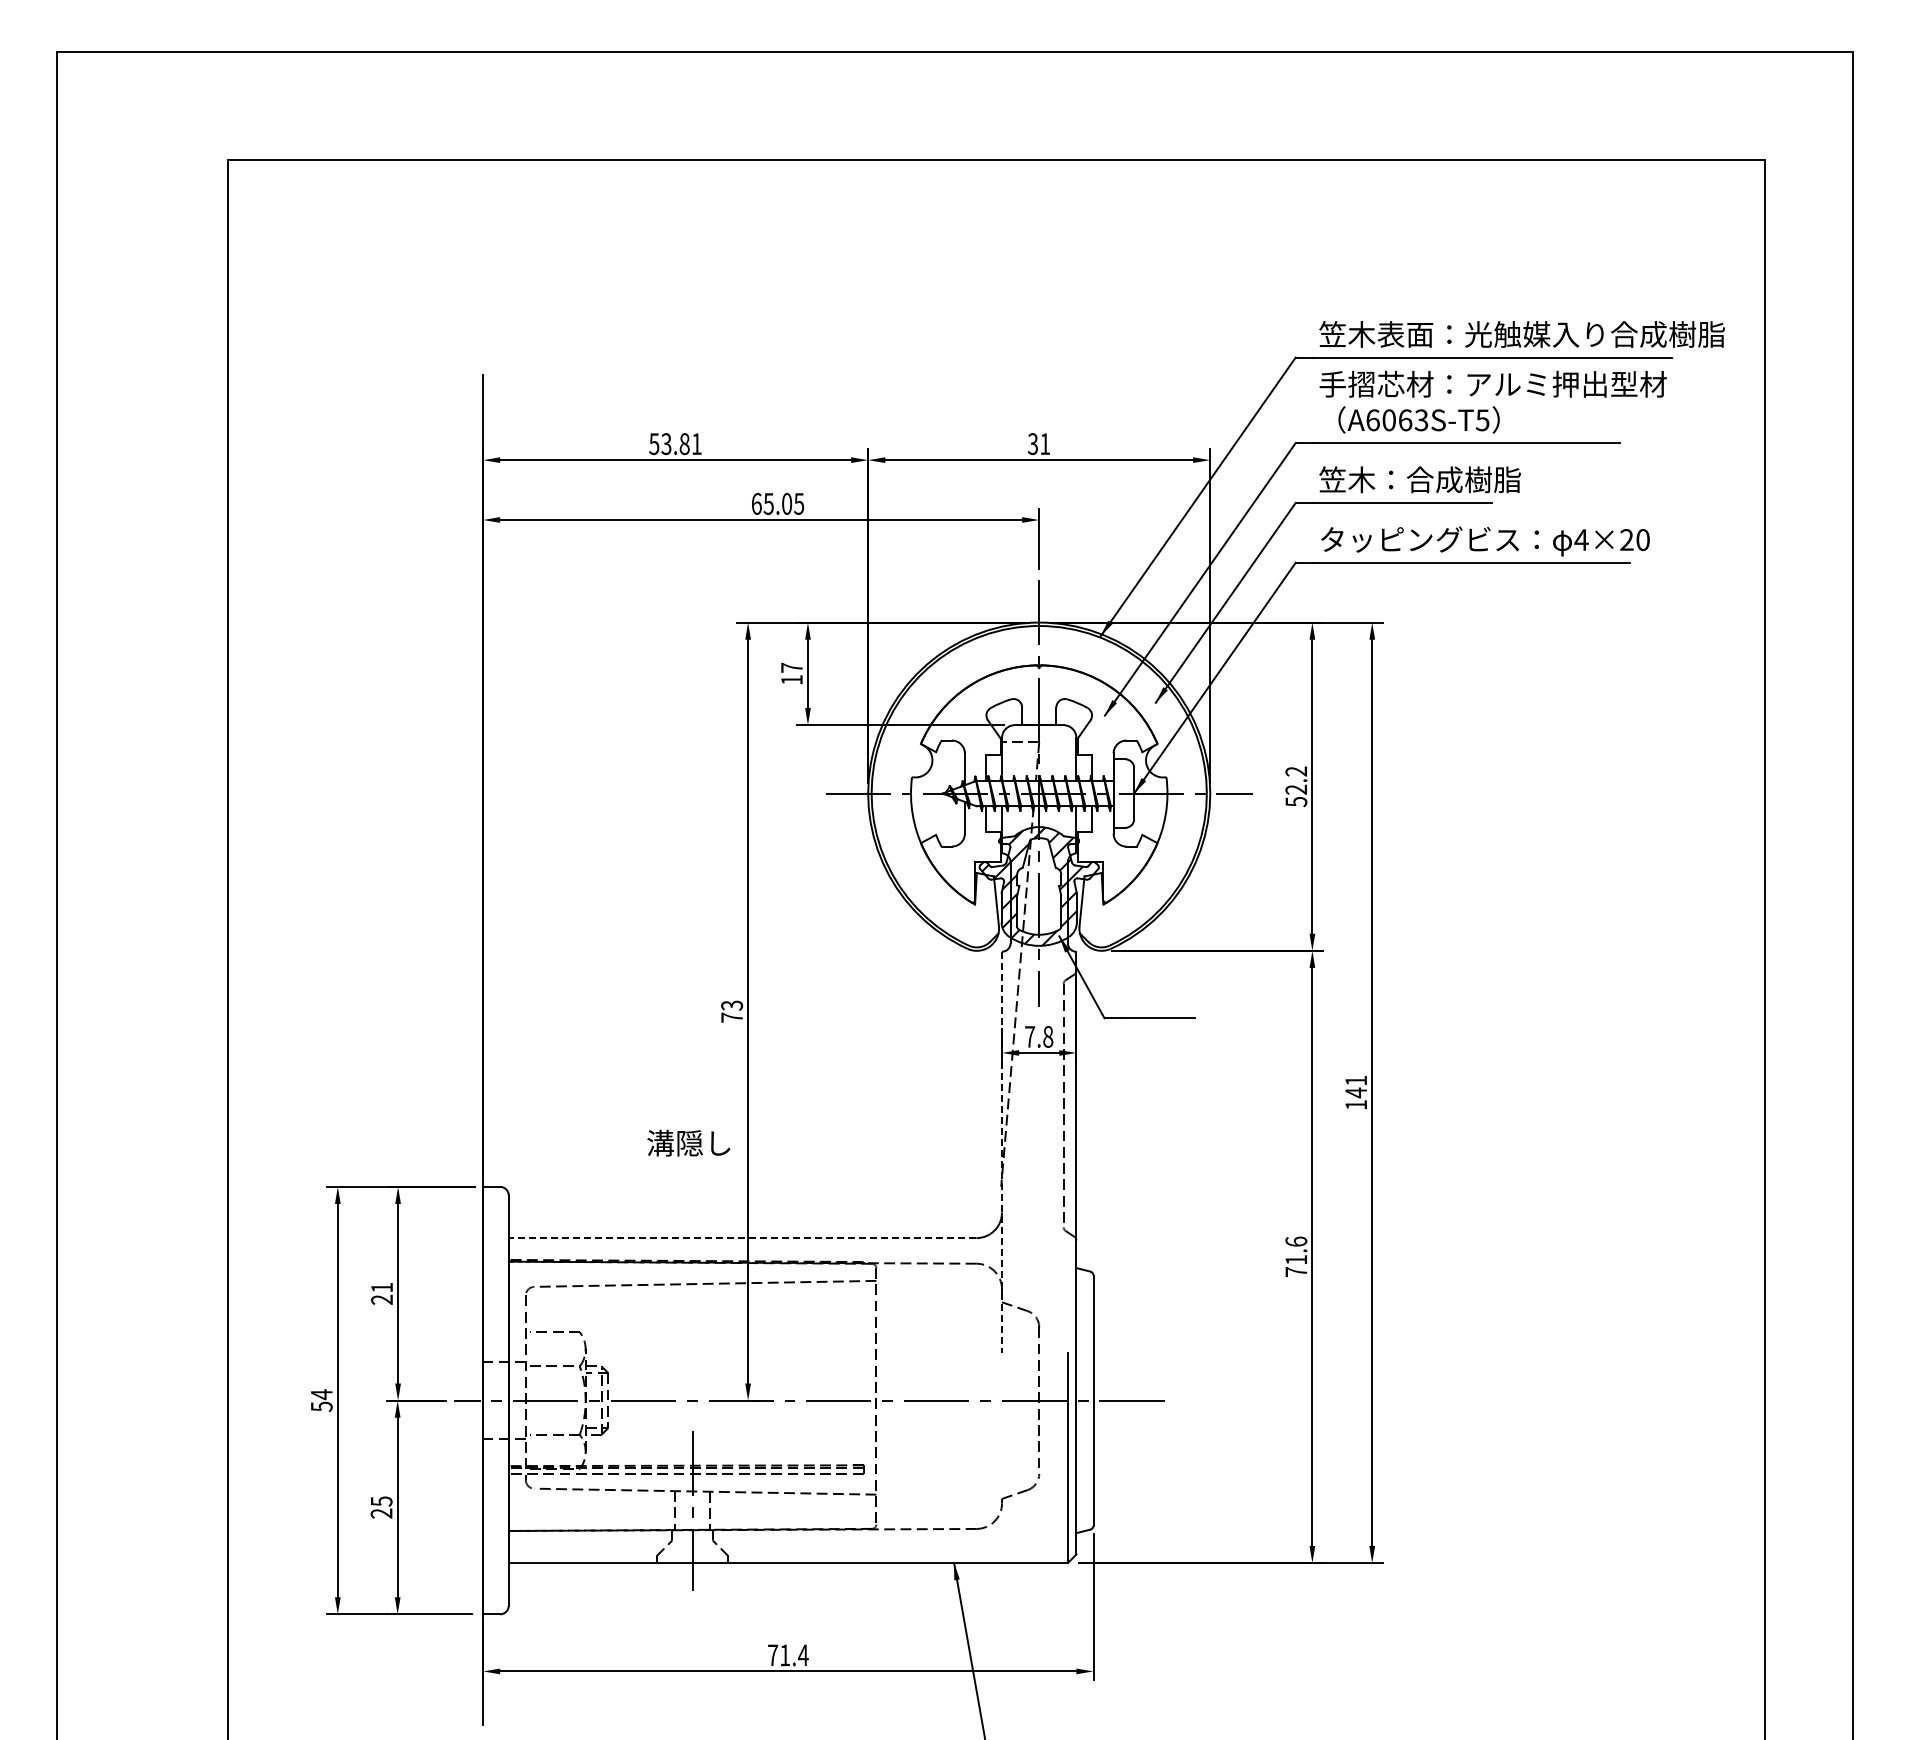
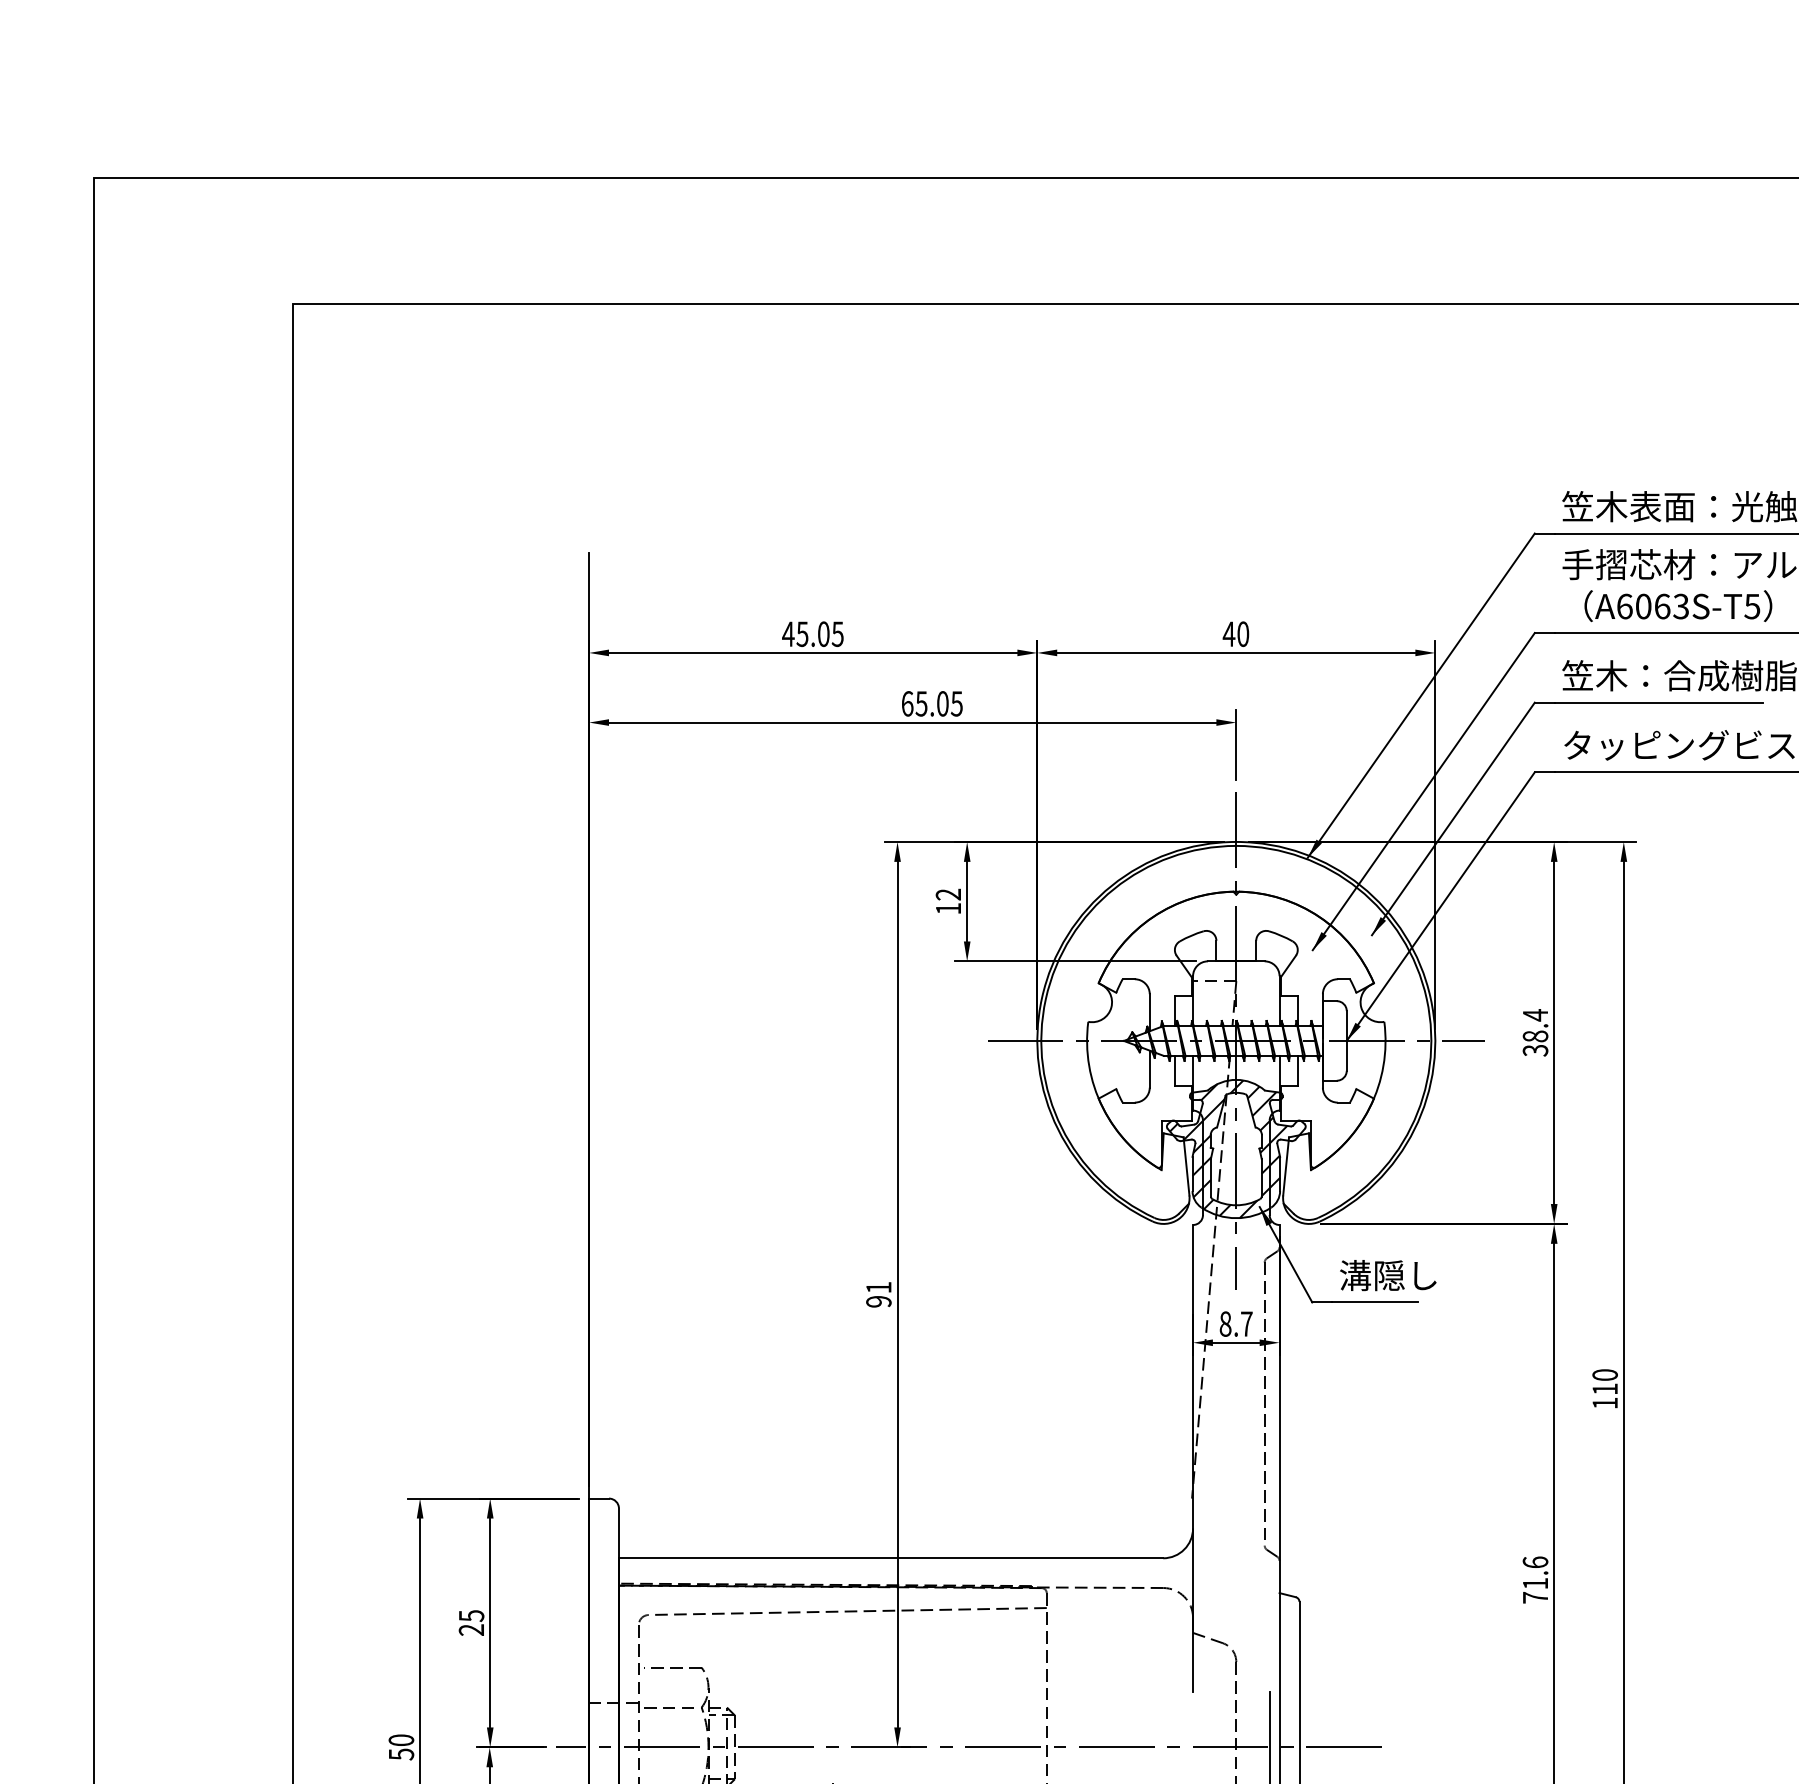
text: (674, 444) -> (811, 634), 53.81 -> 45.05
text: (1038, 444) -> (1235, 634), 31 -> 40
text: (791, 667) -> (948, 894), 17 -> 12
text: (1296, 786) -> (1535, 1032), 52.2 -> 38.4
text: (732, 1011) -> (879, 1294), 73 -> 91
text: (1039, 1036) -> (1236, 1323), 7.8 -> 8.7
text: (1356, 1086) -> (1605, 1381), 141 -> 110
text: (688, 1142) -> (1387, 1274), moved
line: (1002, 1152) -> (1193, 1458), dashed -> solid
line: (742, 1238) -> (891, 1558), dashed -> solid
text: (382, 1287) -> (472, 1615), 21 -> 25
text: (321, 1394) -> (401, 1740), 54 -> 50

